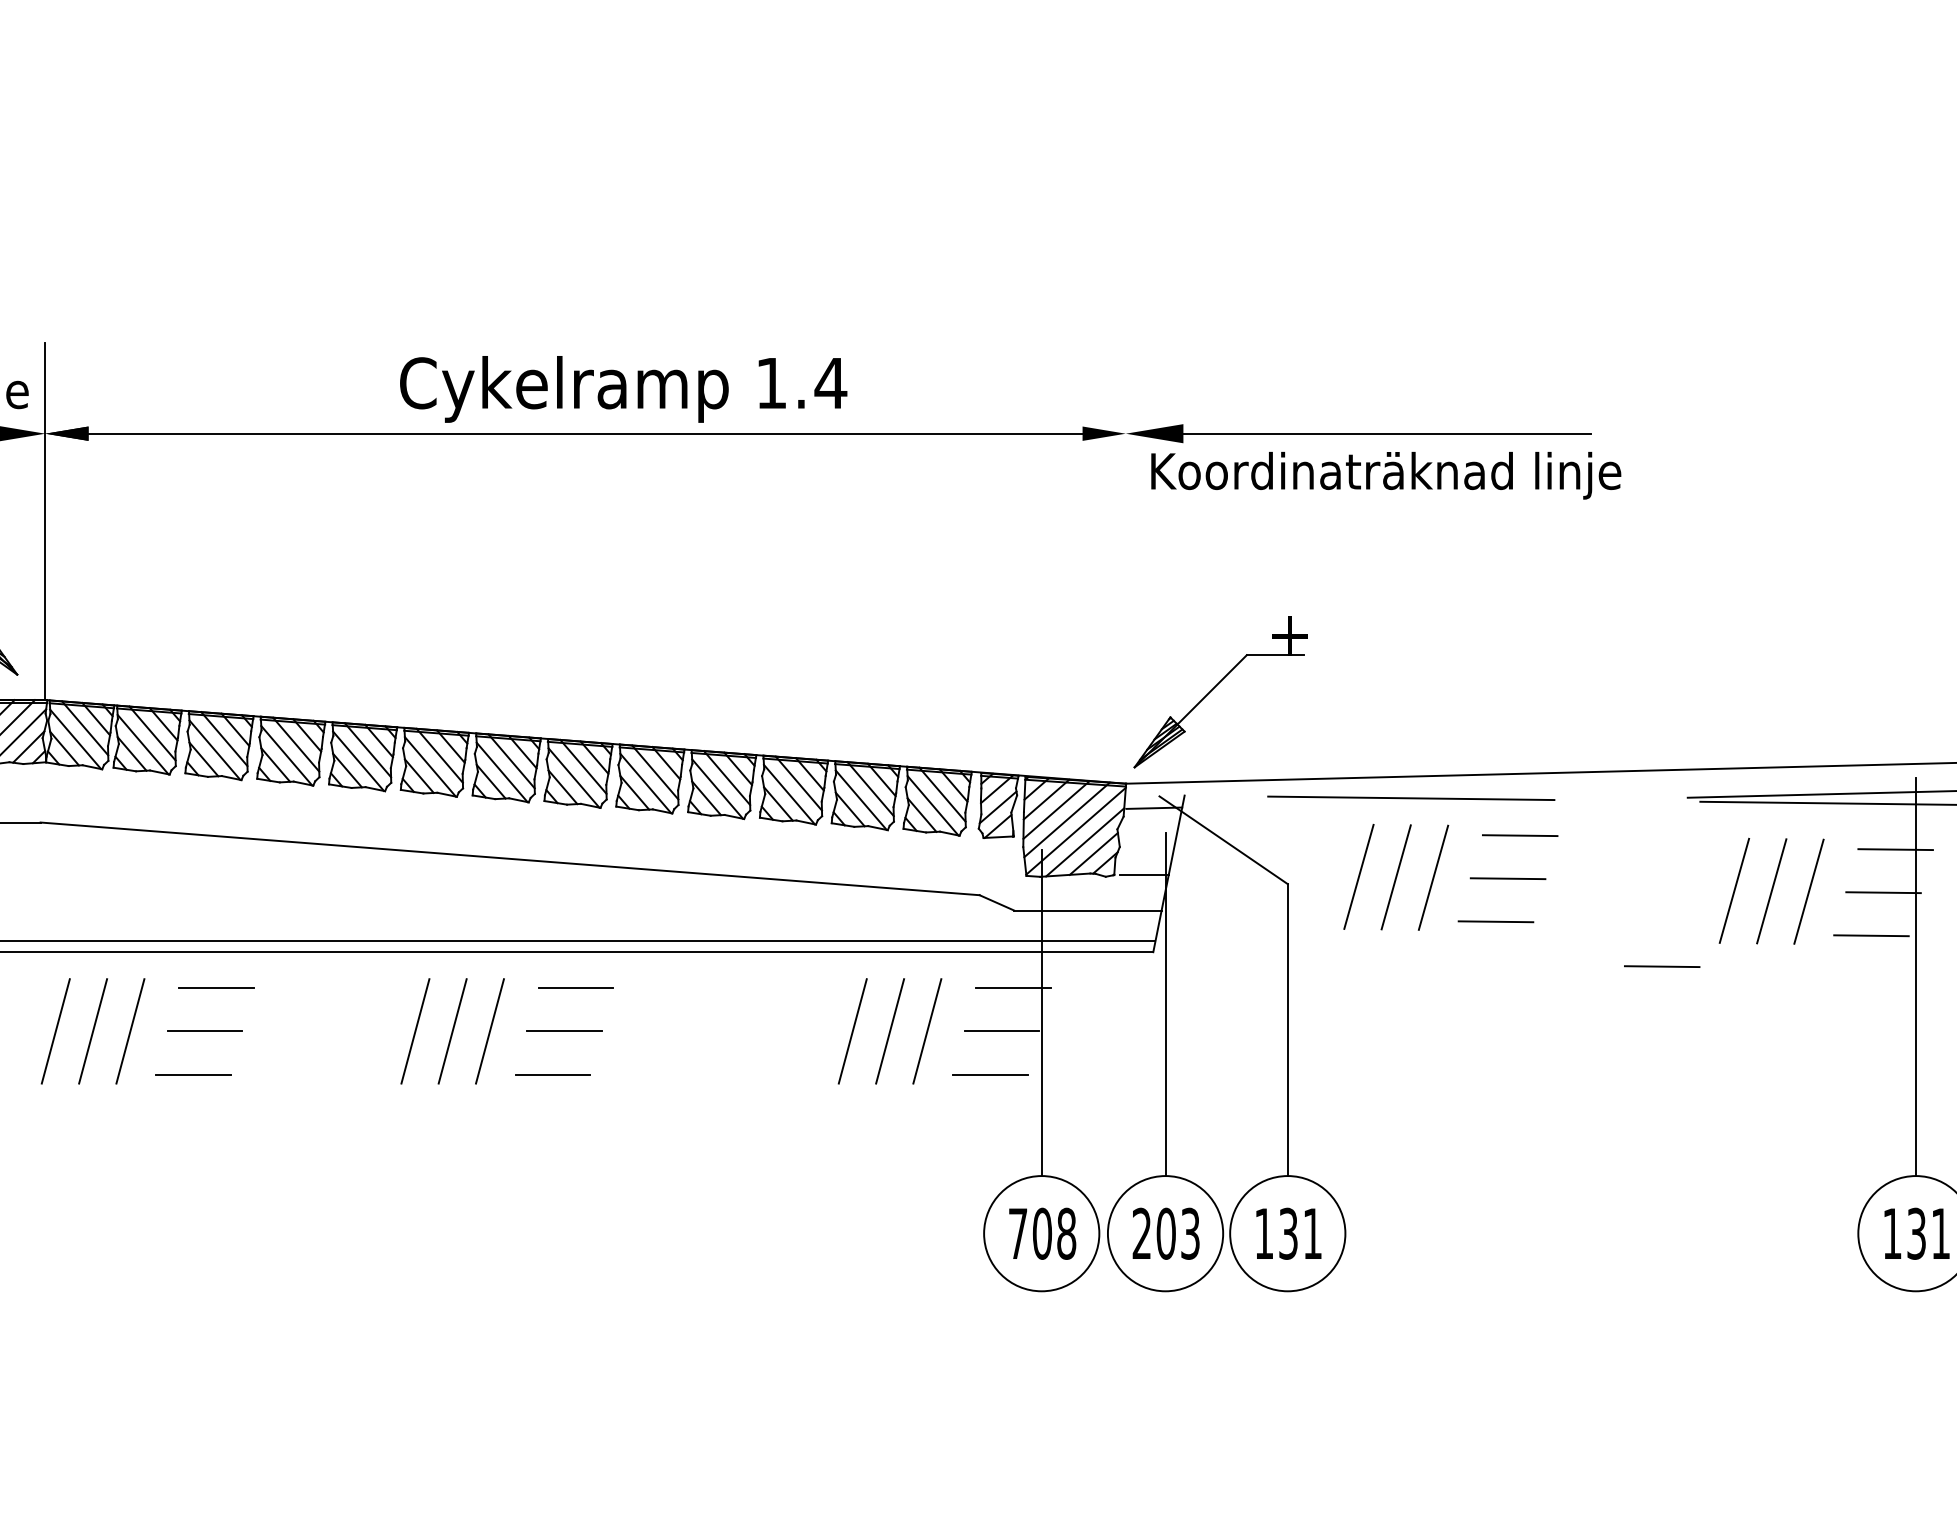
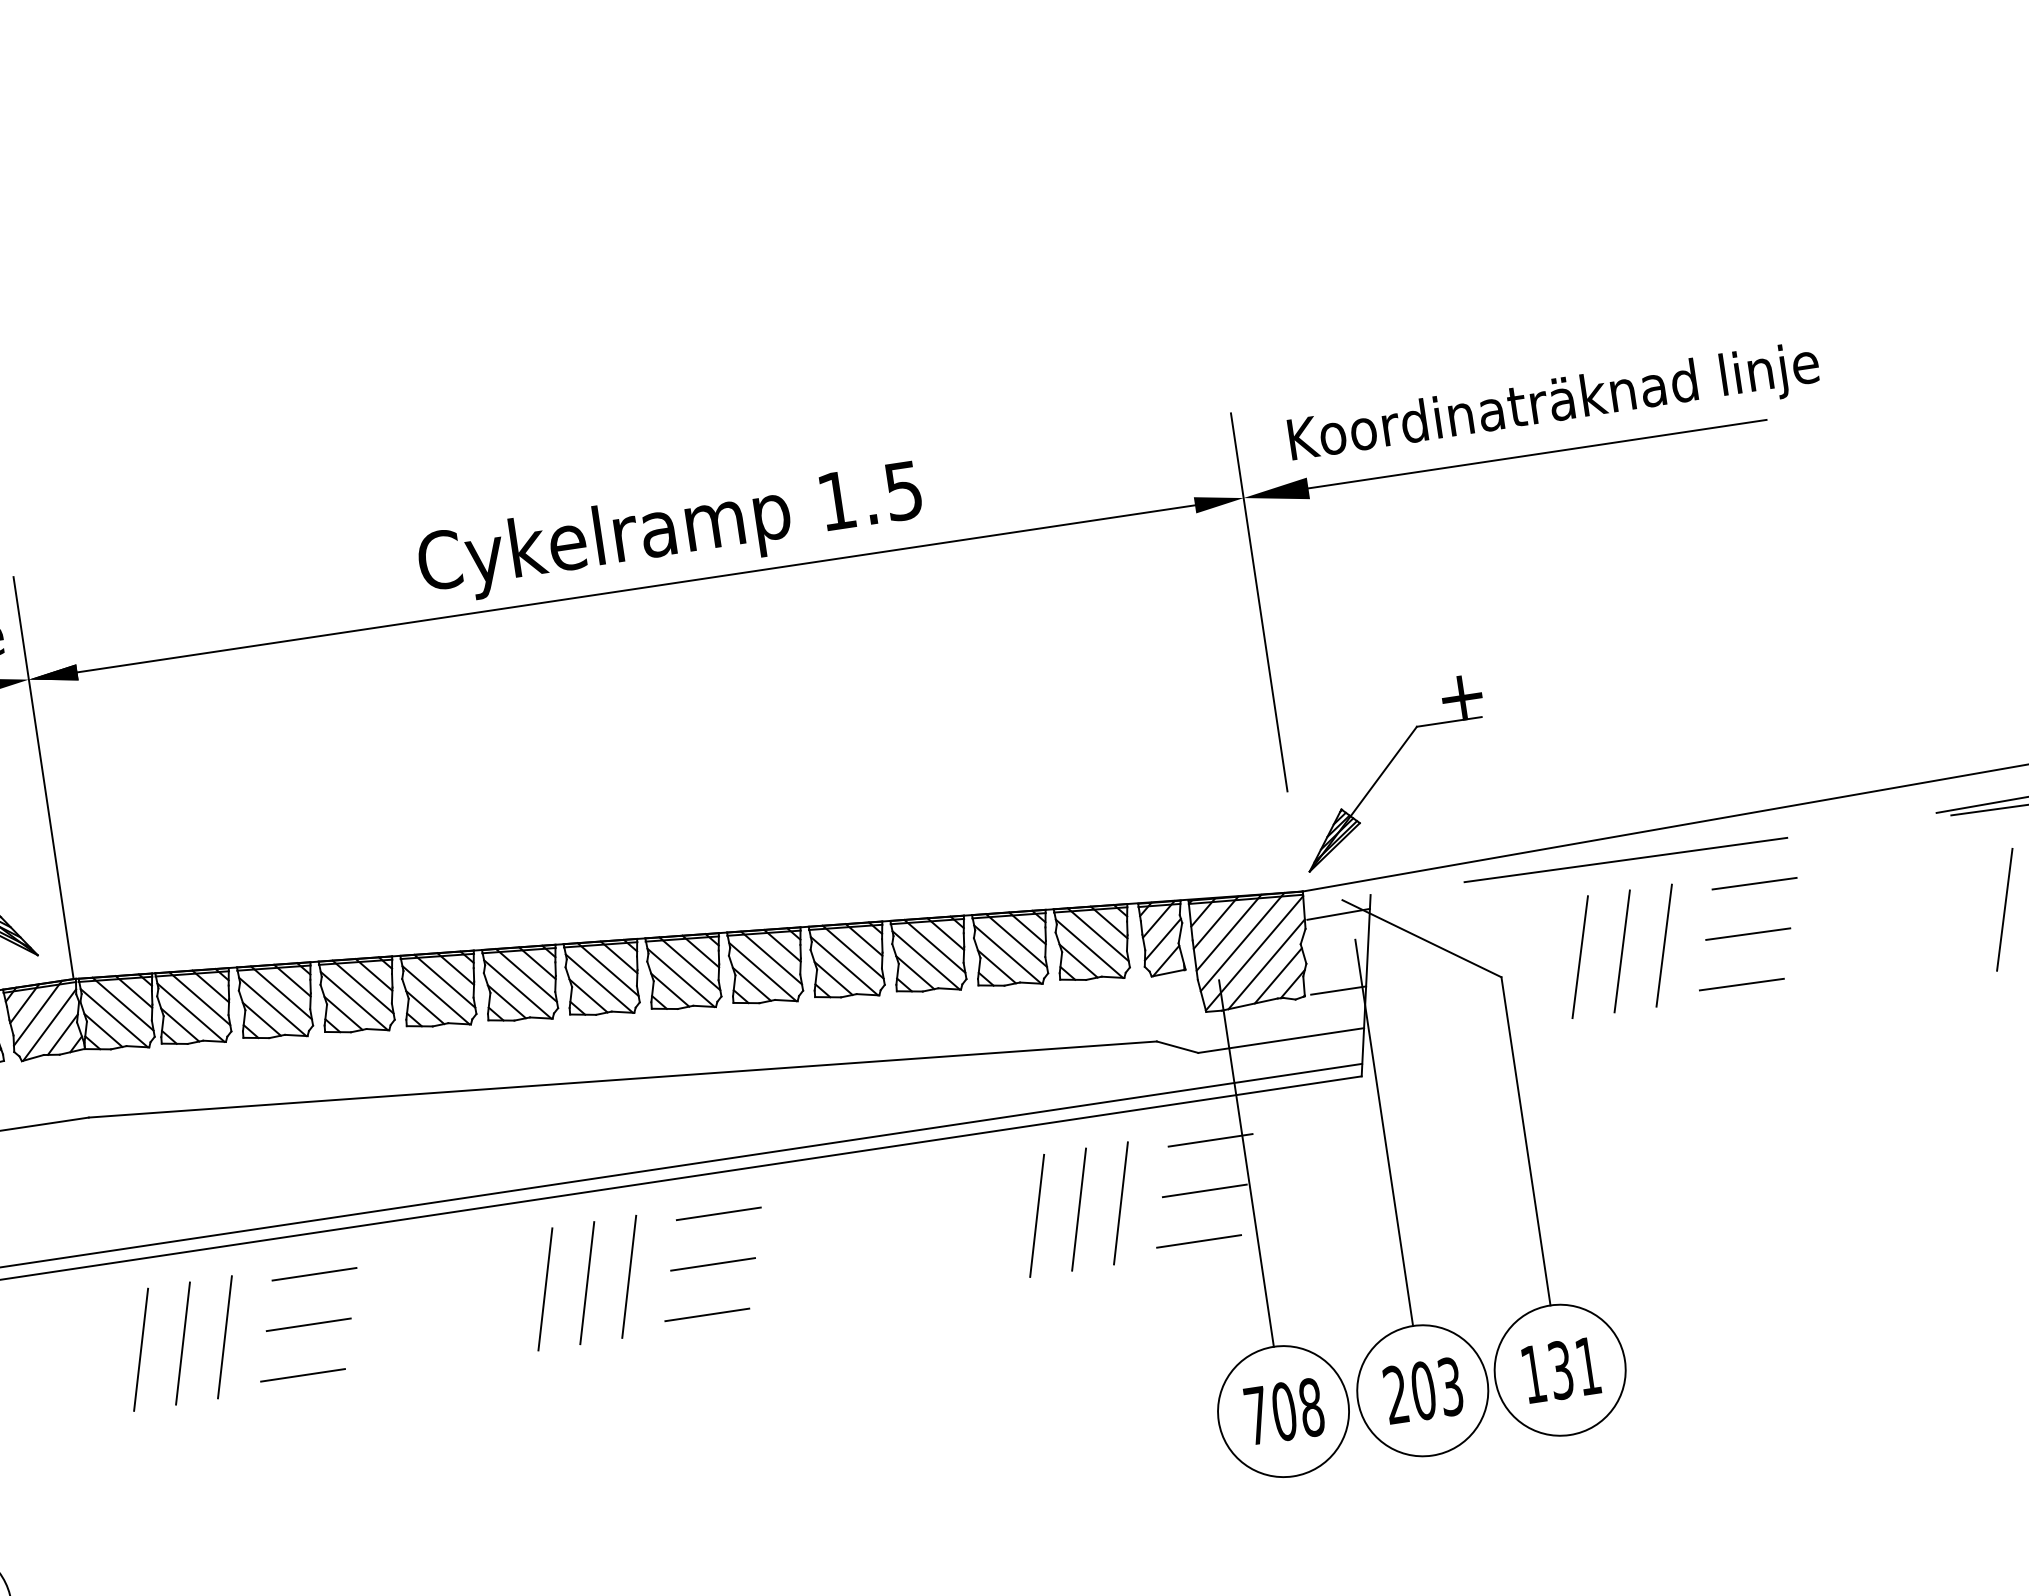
text: (830, 383) -> (903, 491), 1.4 -> 1.5
text: (1386, 475) -> (1554, 405), moved
line: (1125, 526) -> (1258, 602), added
line: (1662, 966) -> (1936, 1006), removed

